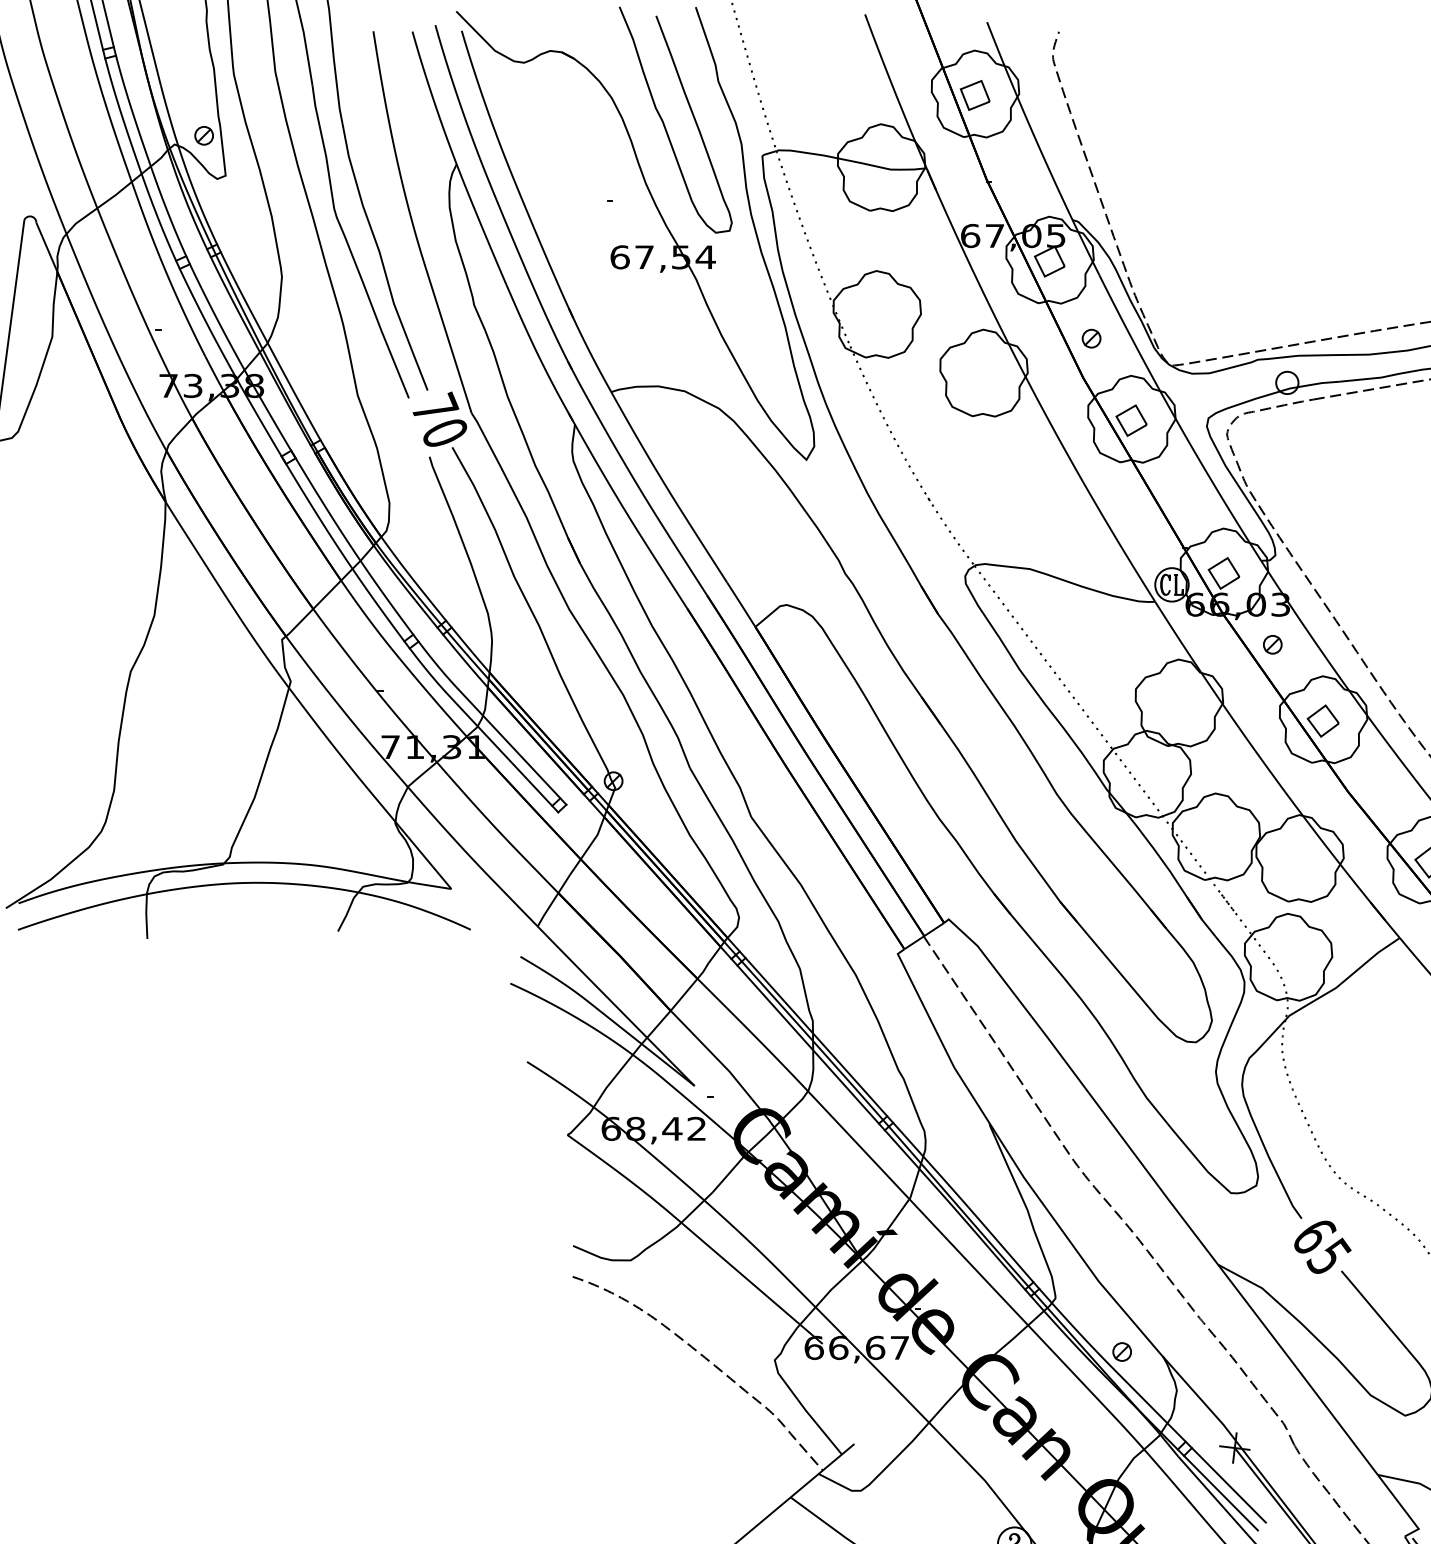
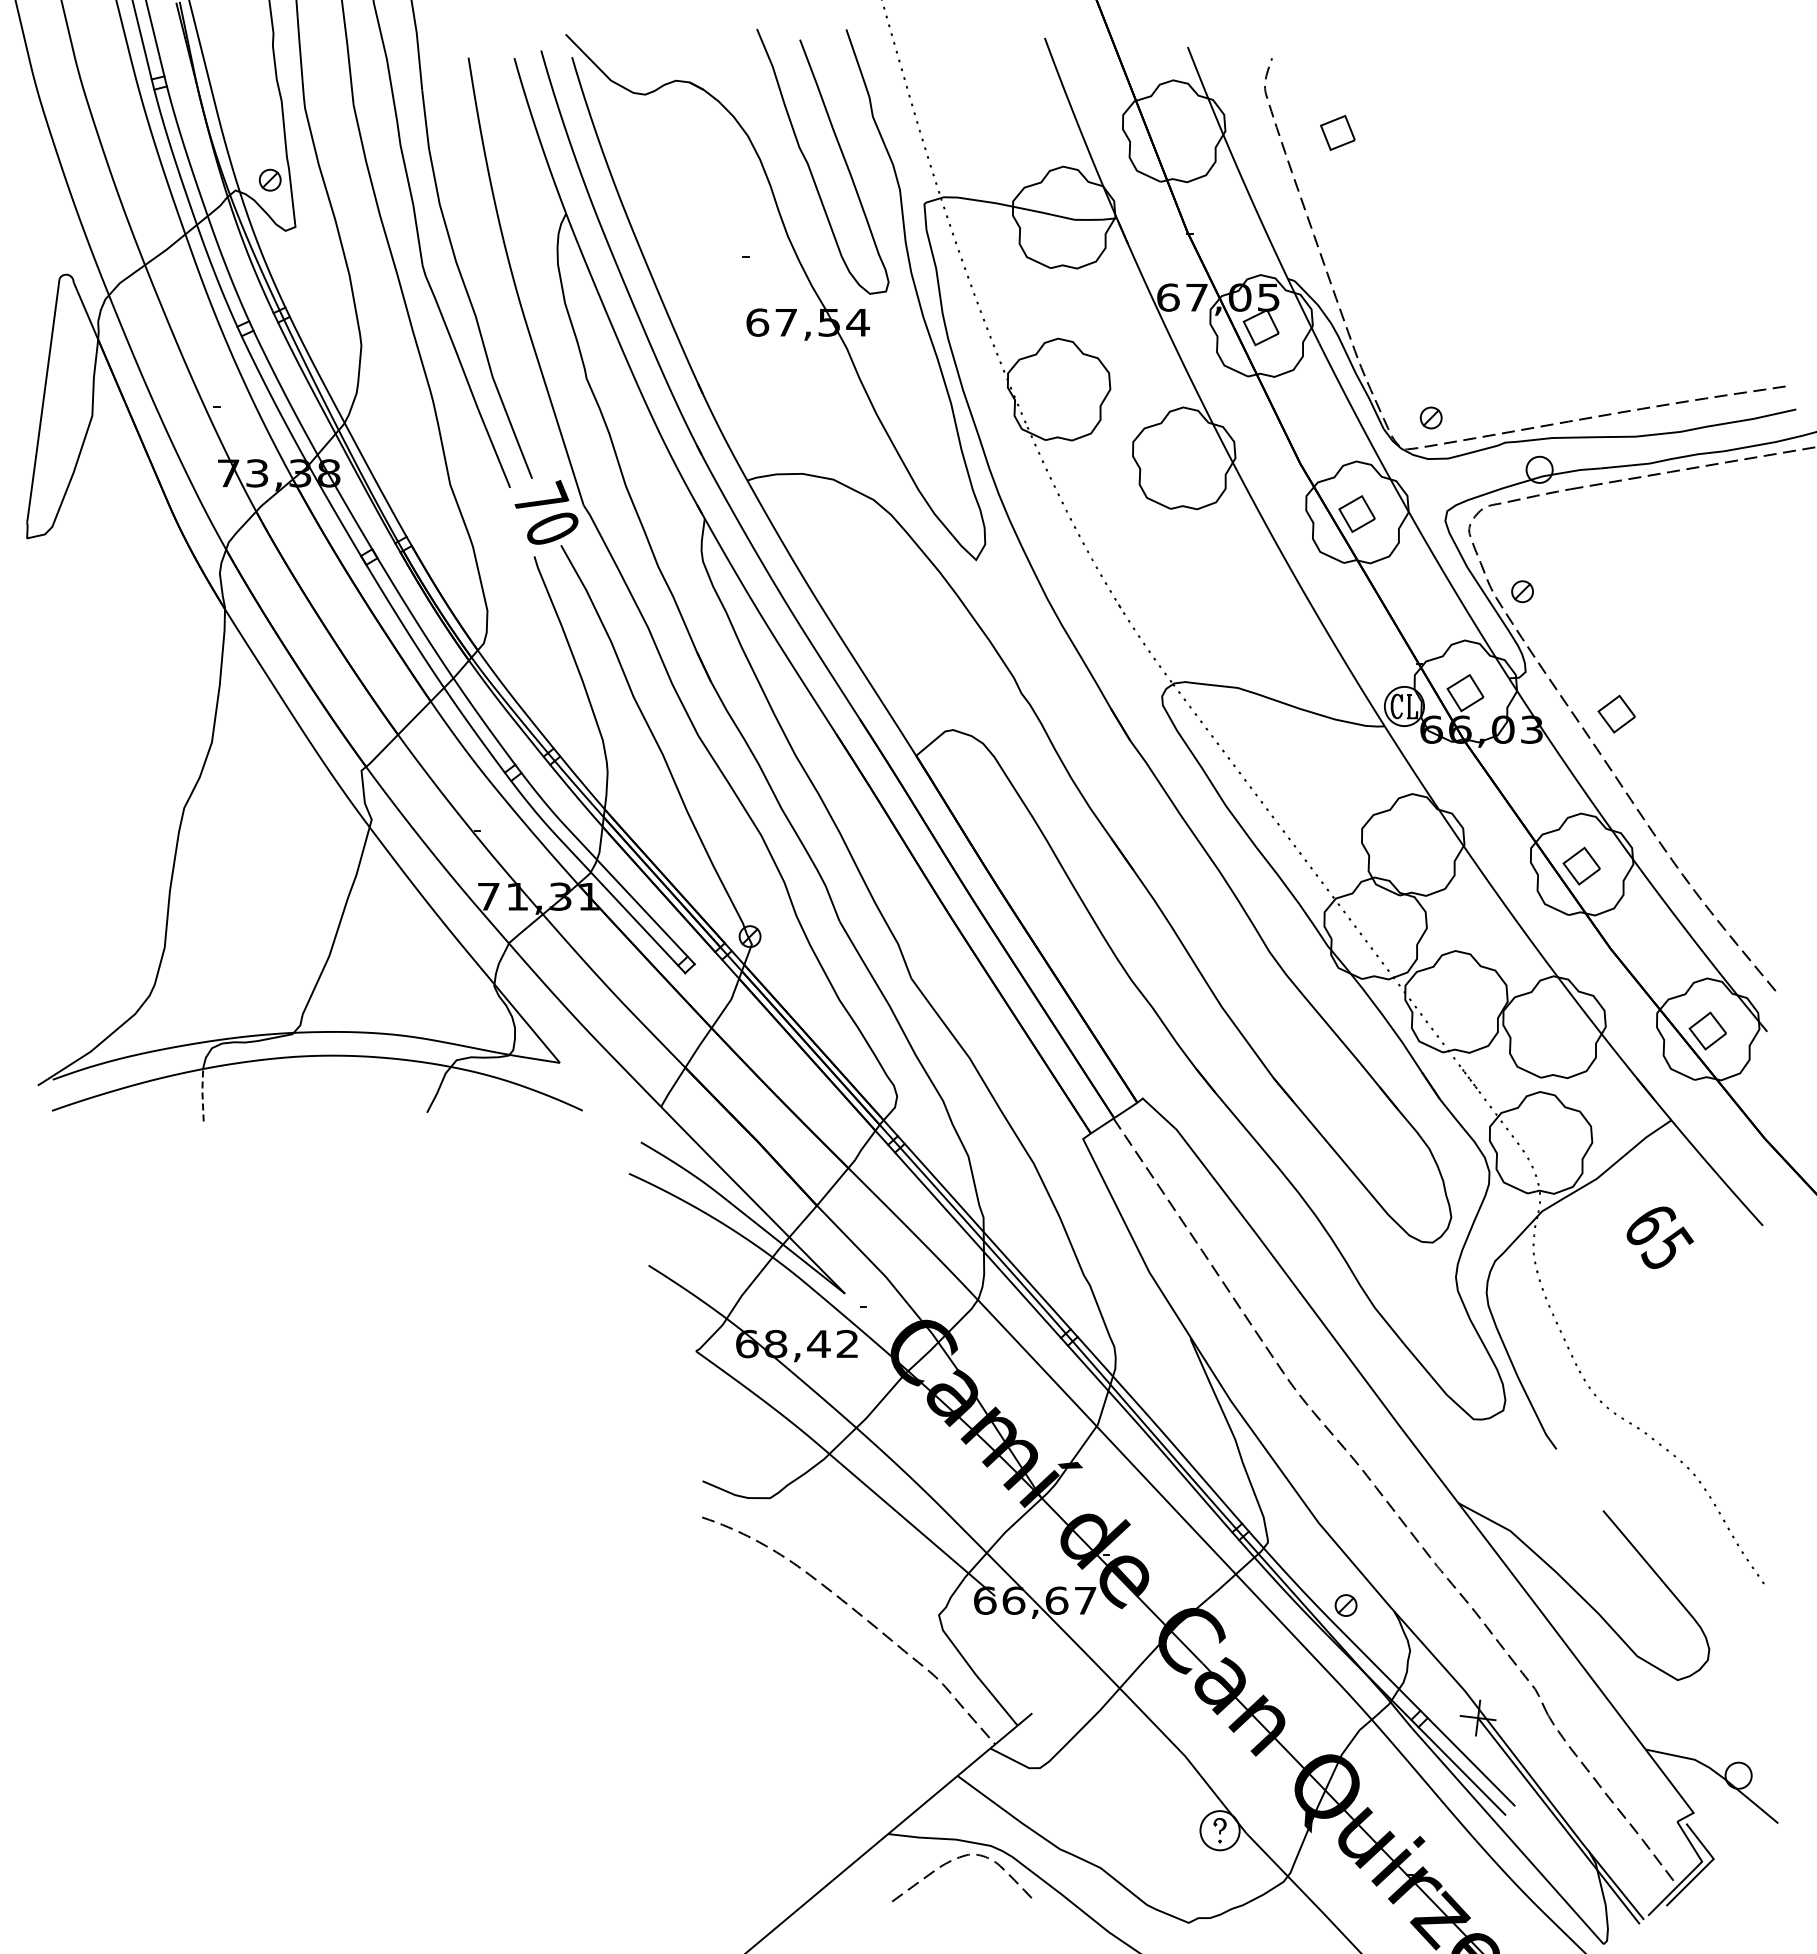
part: (974, 95) -> (1337, 132), moved
part: (1090, 338) -> (1430, 417), moved
part: (1352, 590) -> (1616, 713), added
part: (1272, 644) -> (1522, 591), moved
line: (146, 915) -> (202, 1094), solid -> dashed
text: (1322, 1247) -> (1659, 1237), moved

